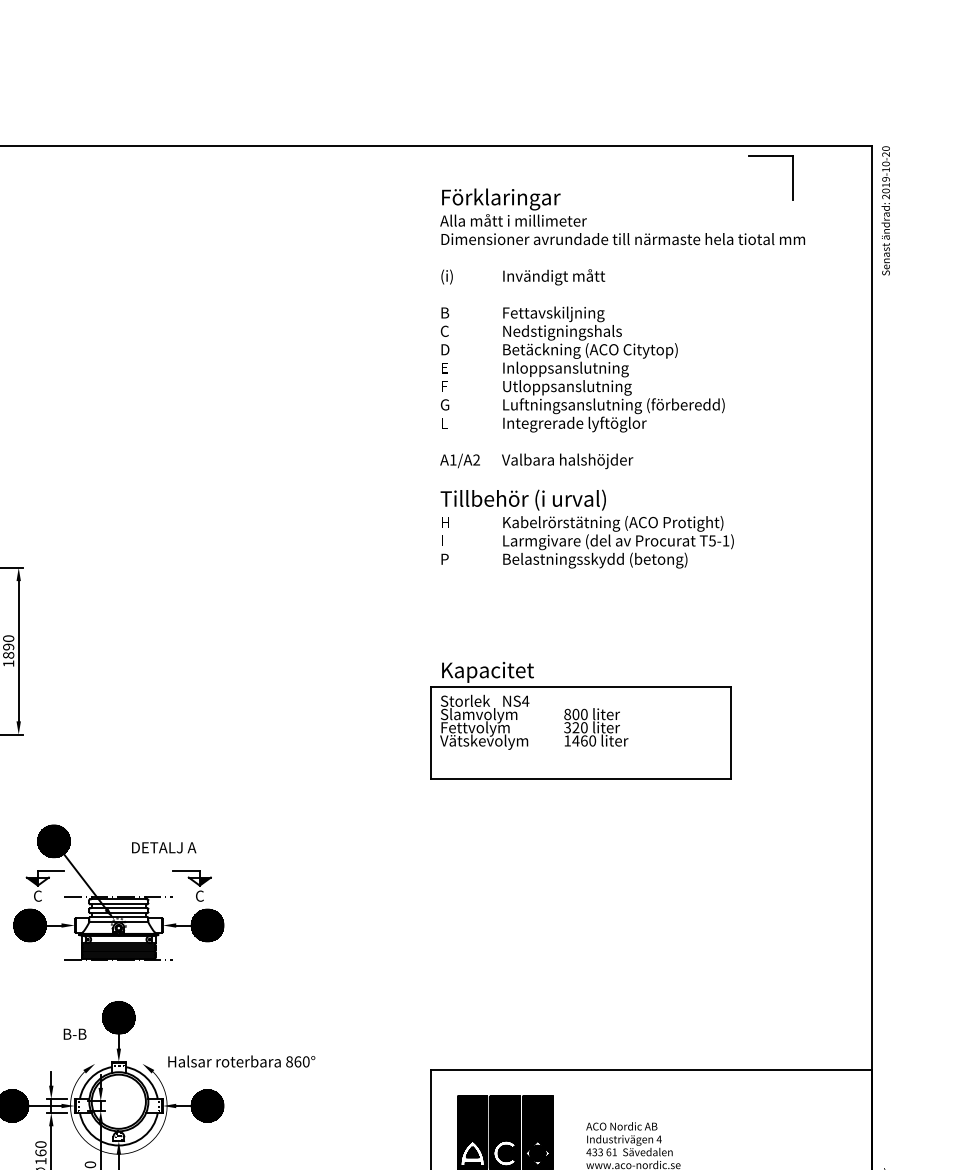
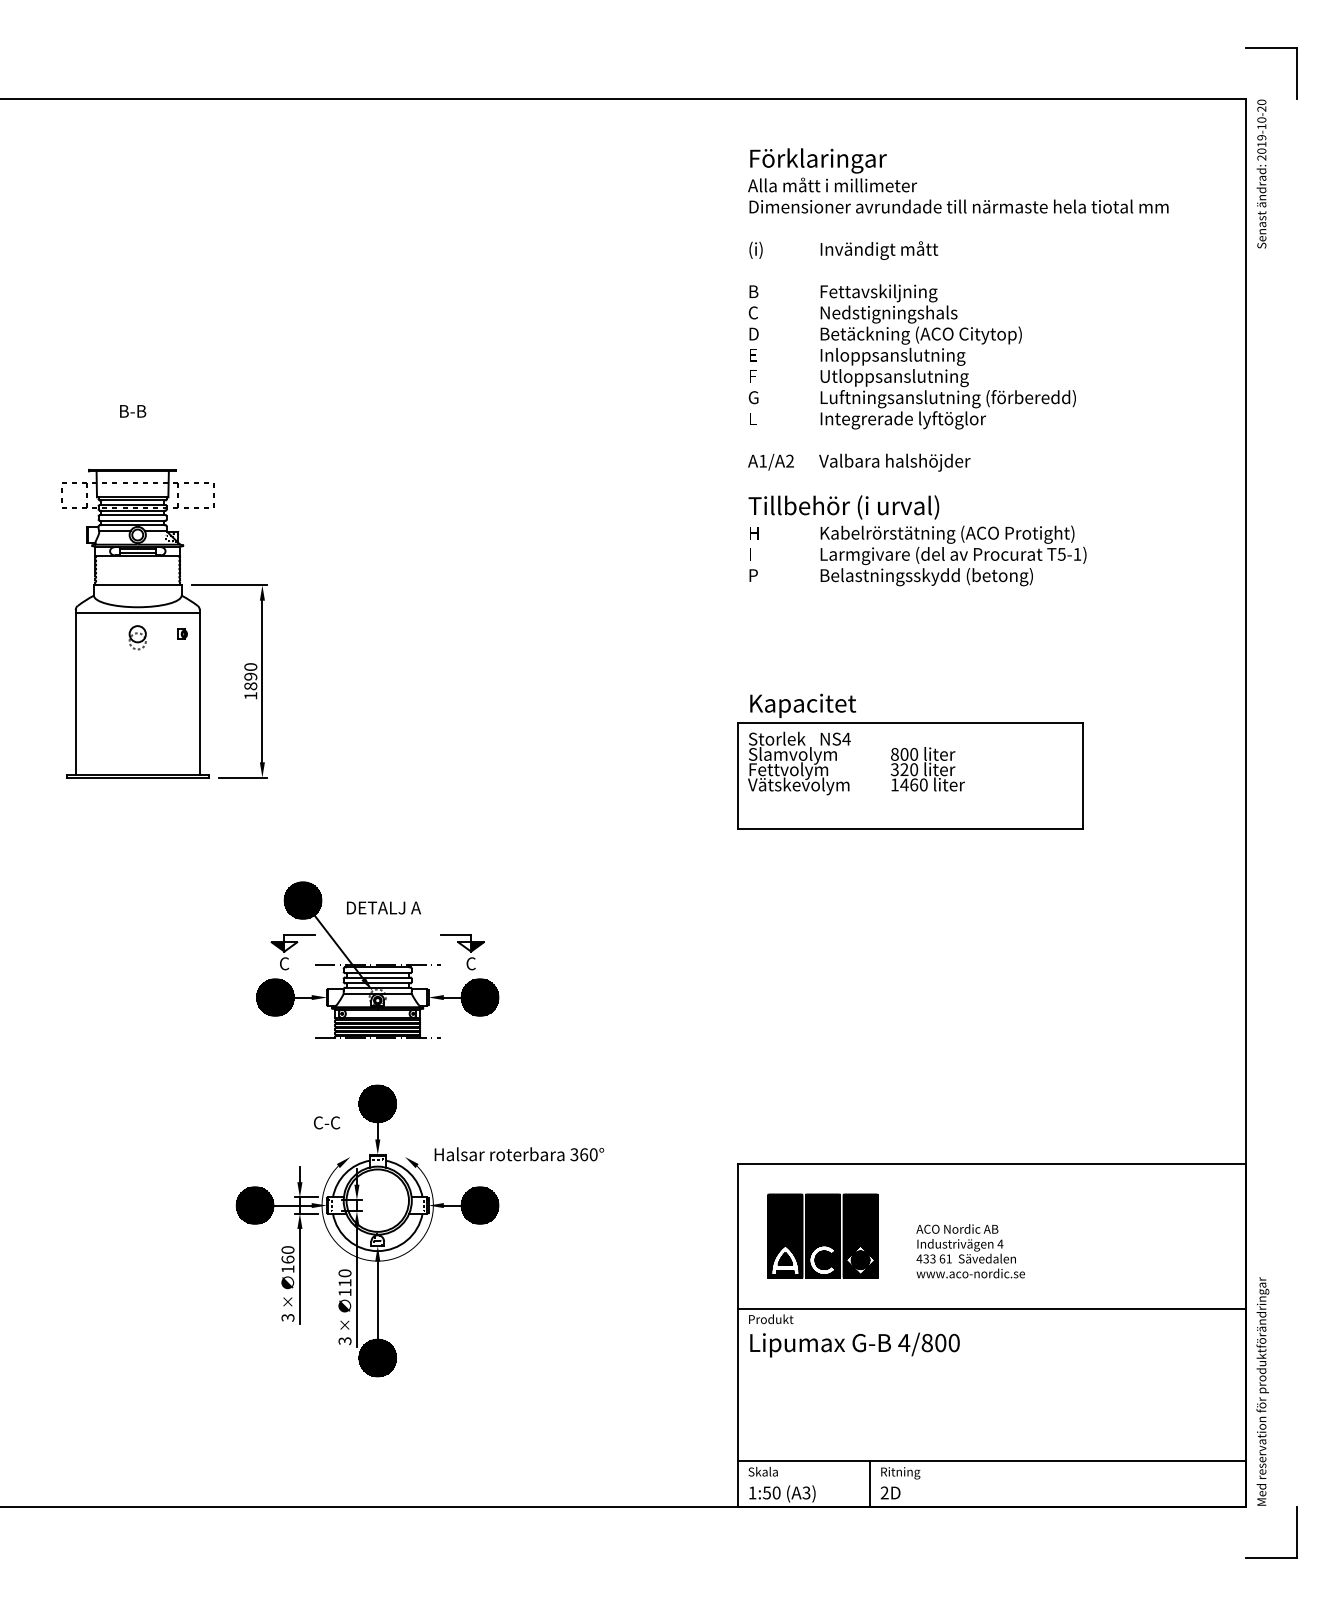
part: (771, 156) -> (1271, 48), moved
text: (163, 847) -> (383, 907), moved
text: (75, 1033) -> (327, 1122), B-B -> C-C
text: (289, 1061) -> (574, 1154), 860° -> 360°

